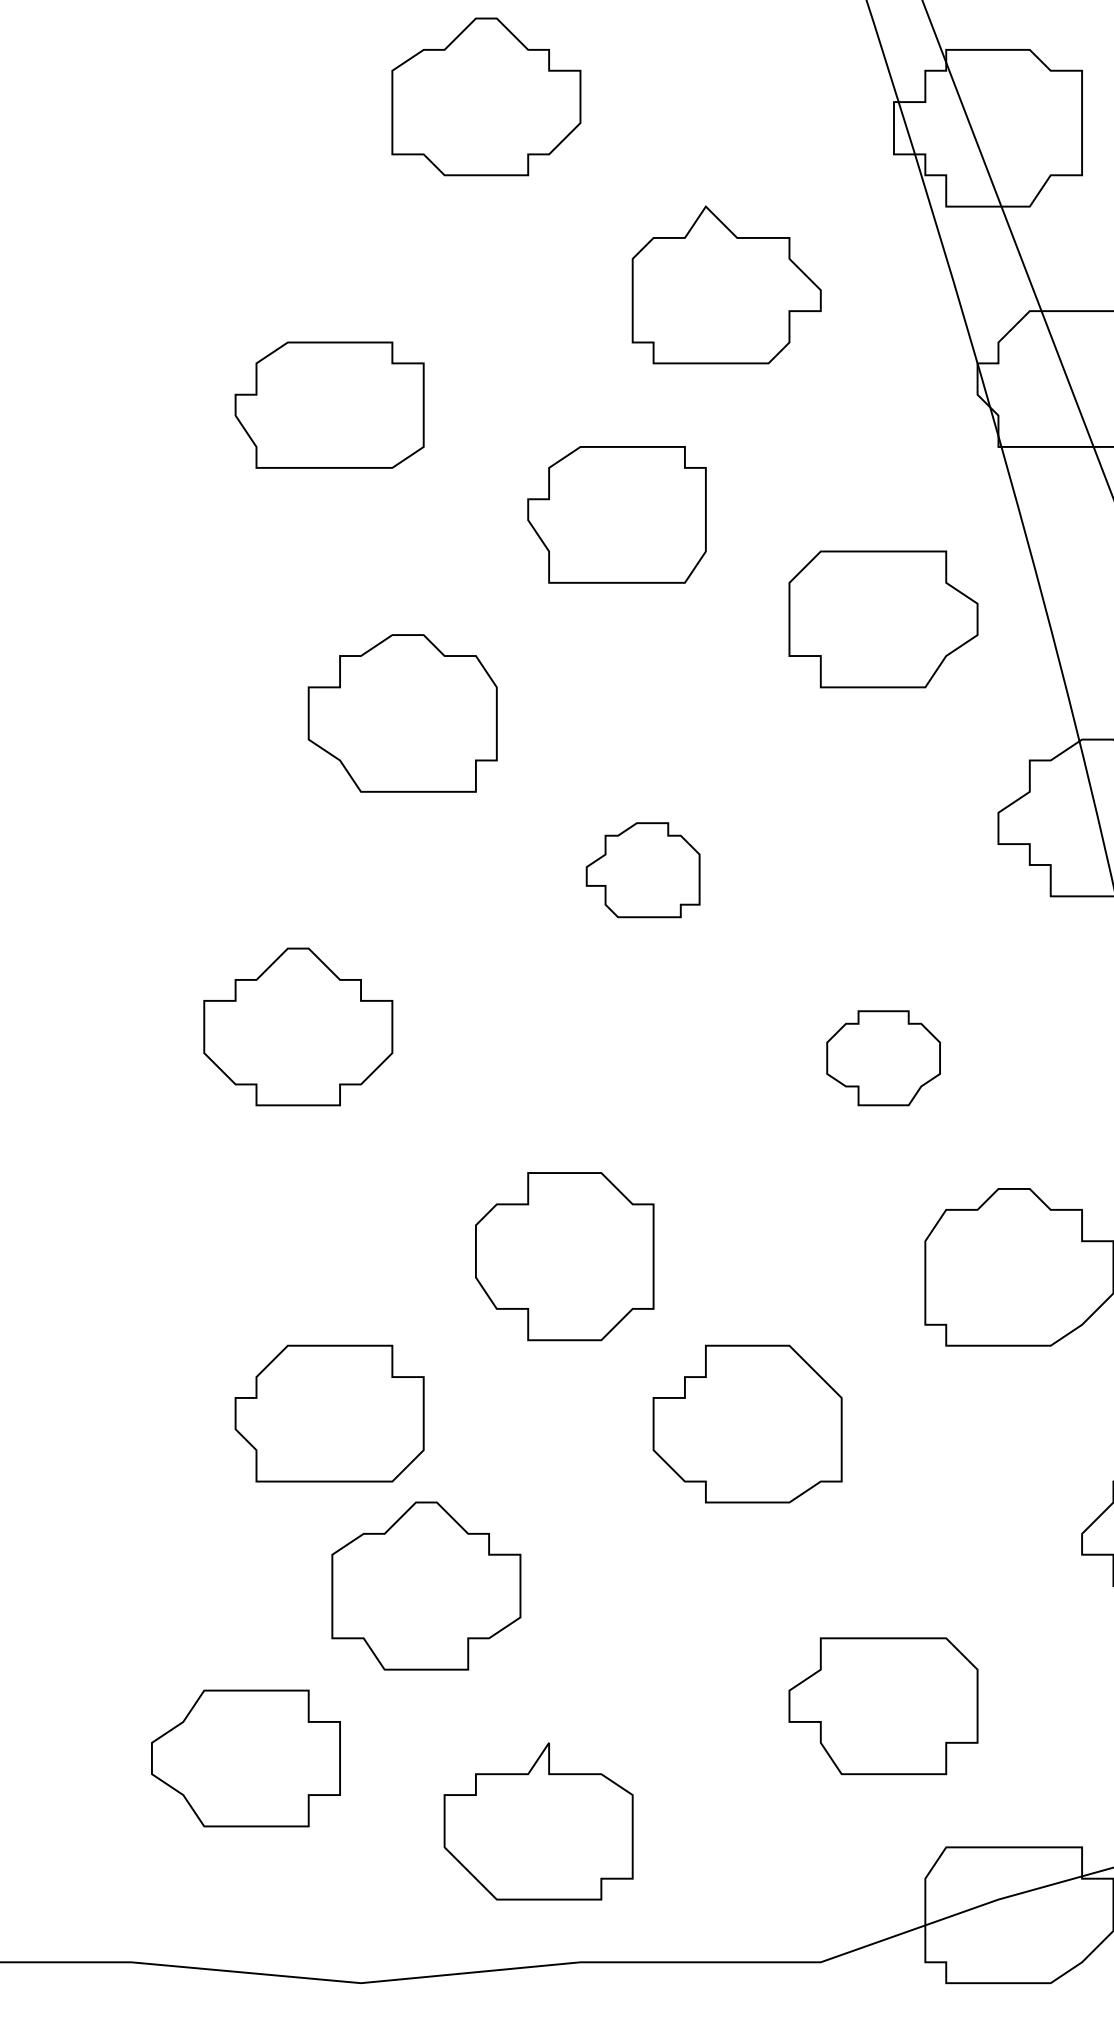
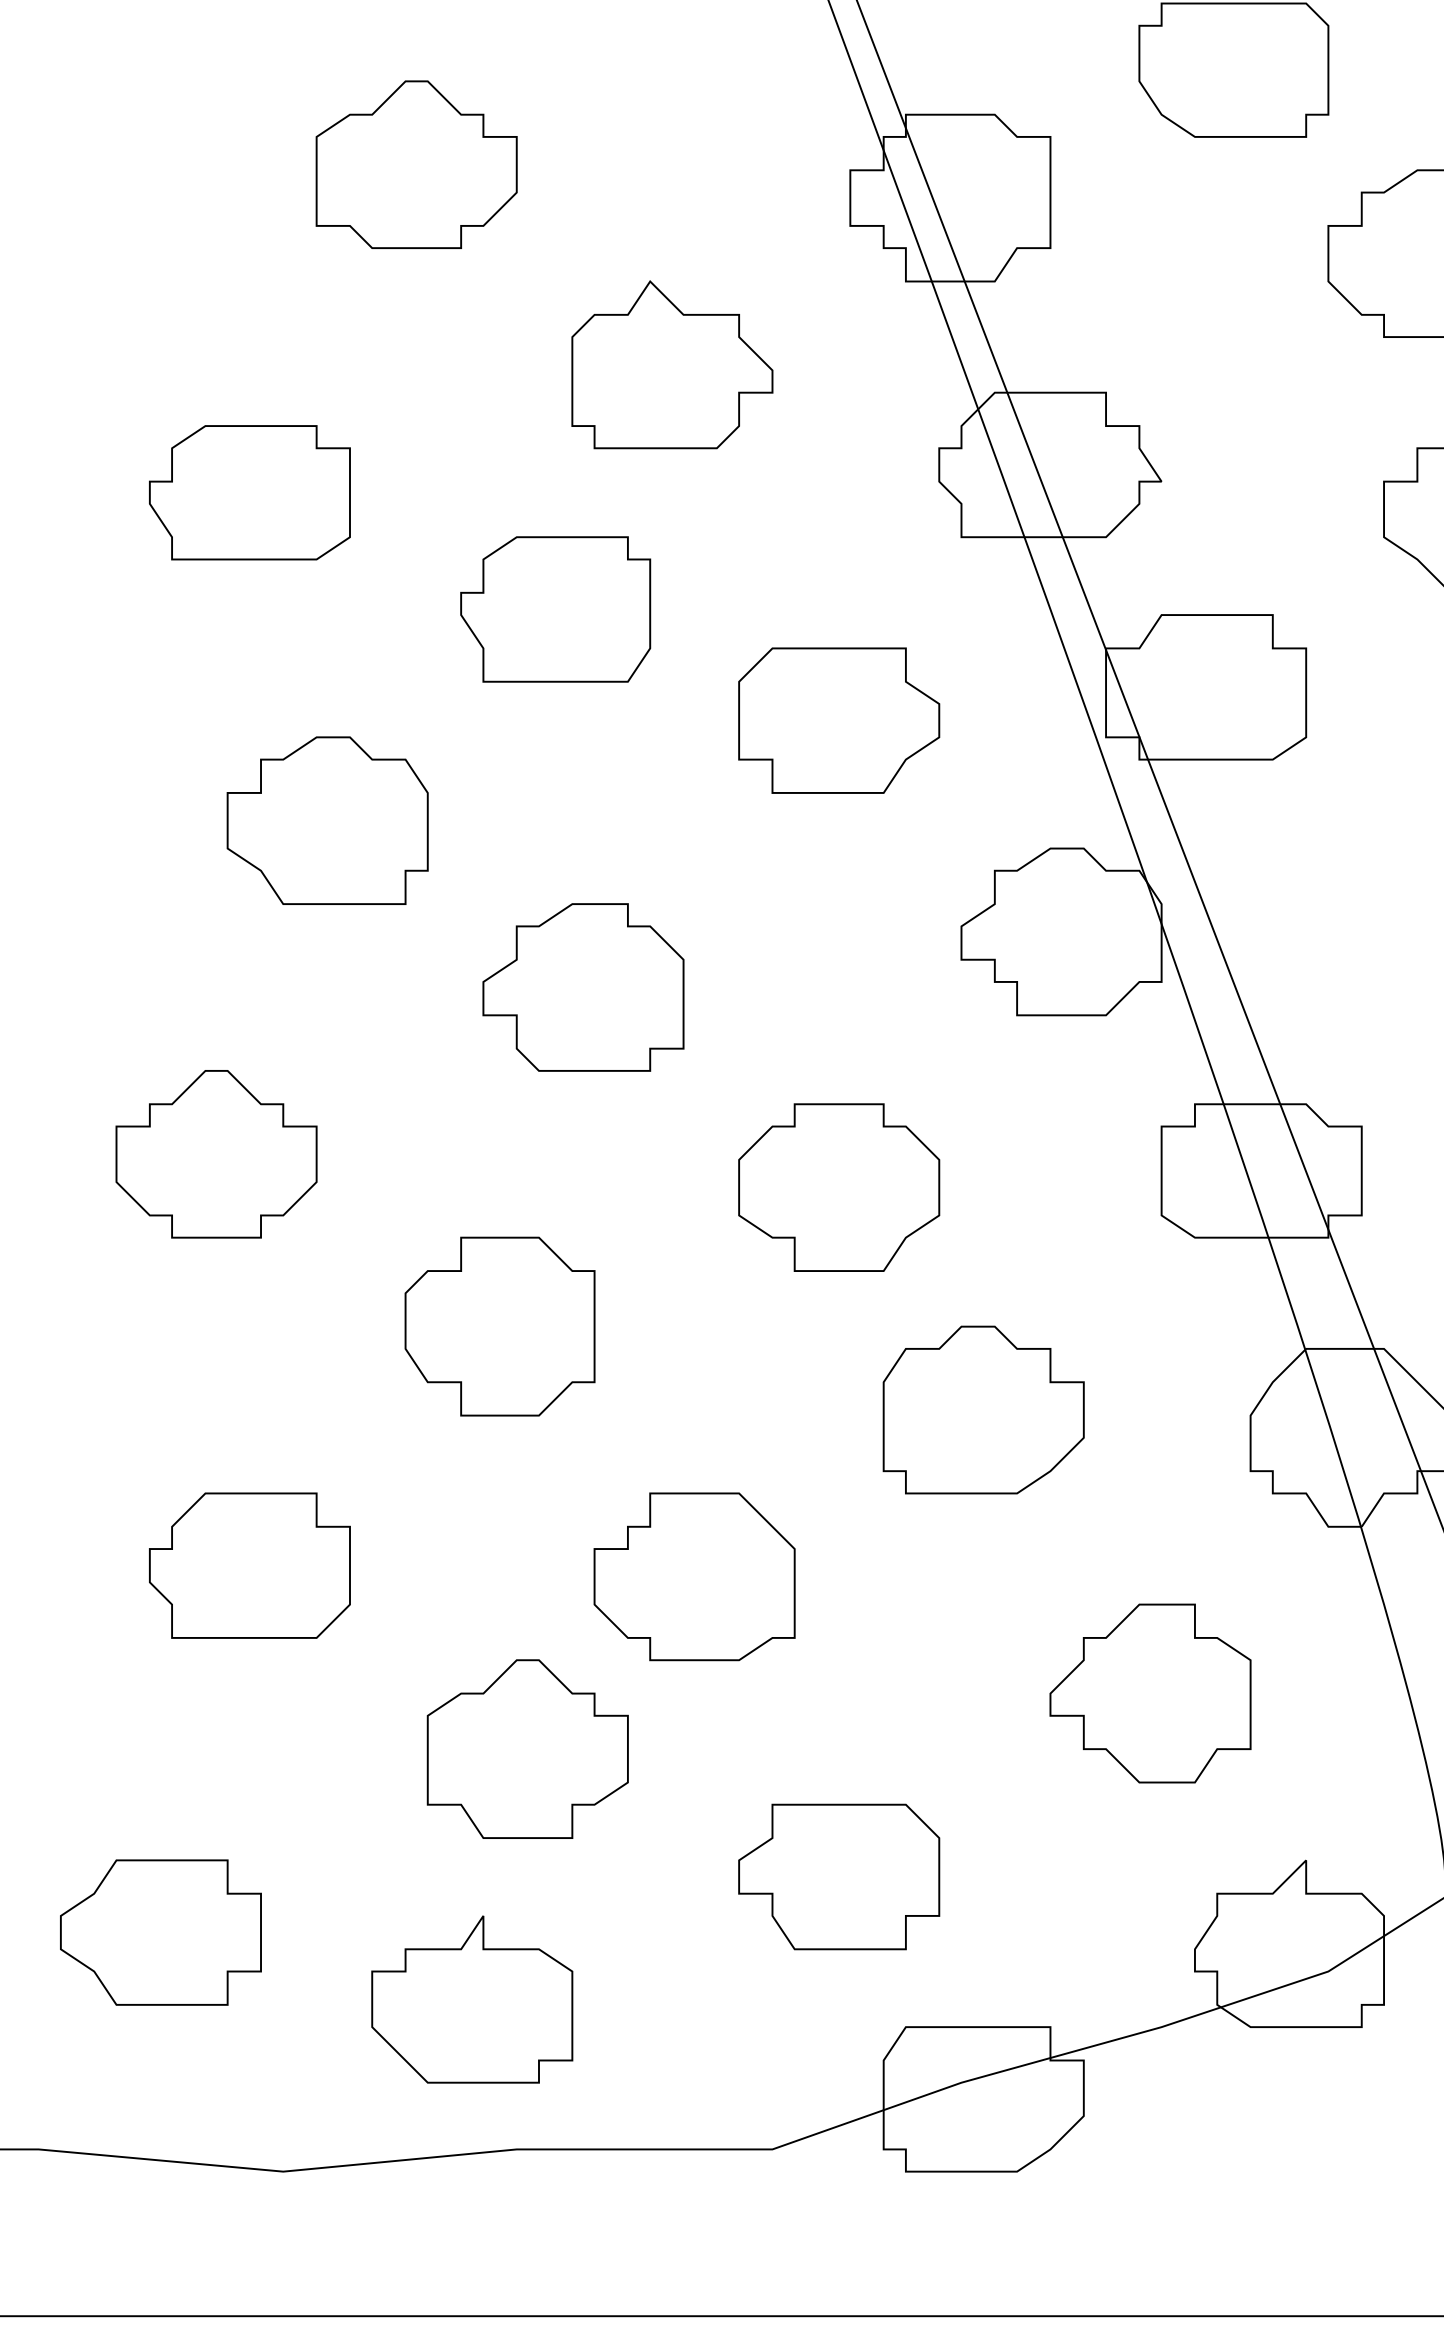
part: (643, 870) -> (583, 987), size x1.67
part: (883, 1058) -> (839, 1187), size x1.67
part: (564, 1256) -> (499, 1326), moved
part: (426, 1585) -> (527, 1748), moved

